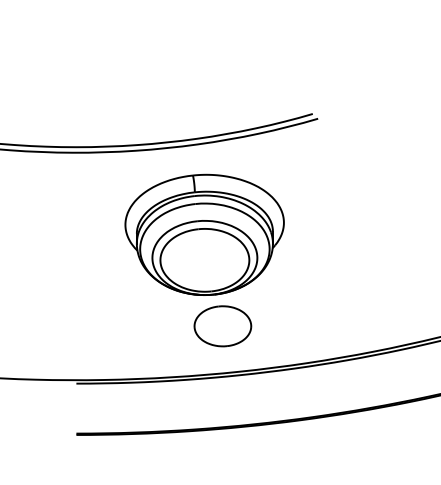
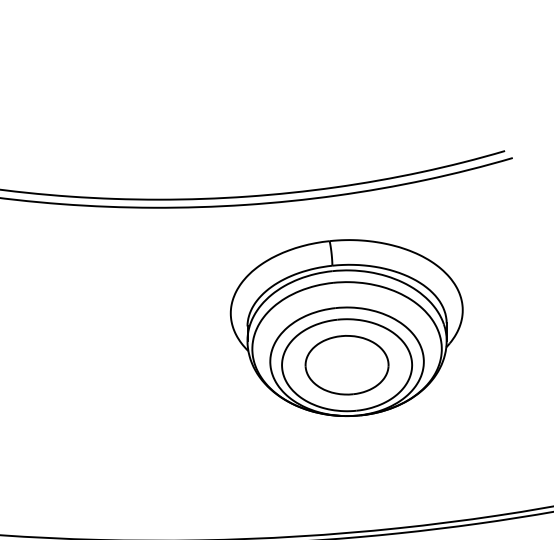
part: (222, 326) -> (346, 365), moved

